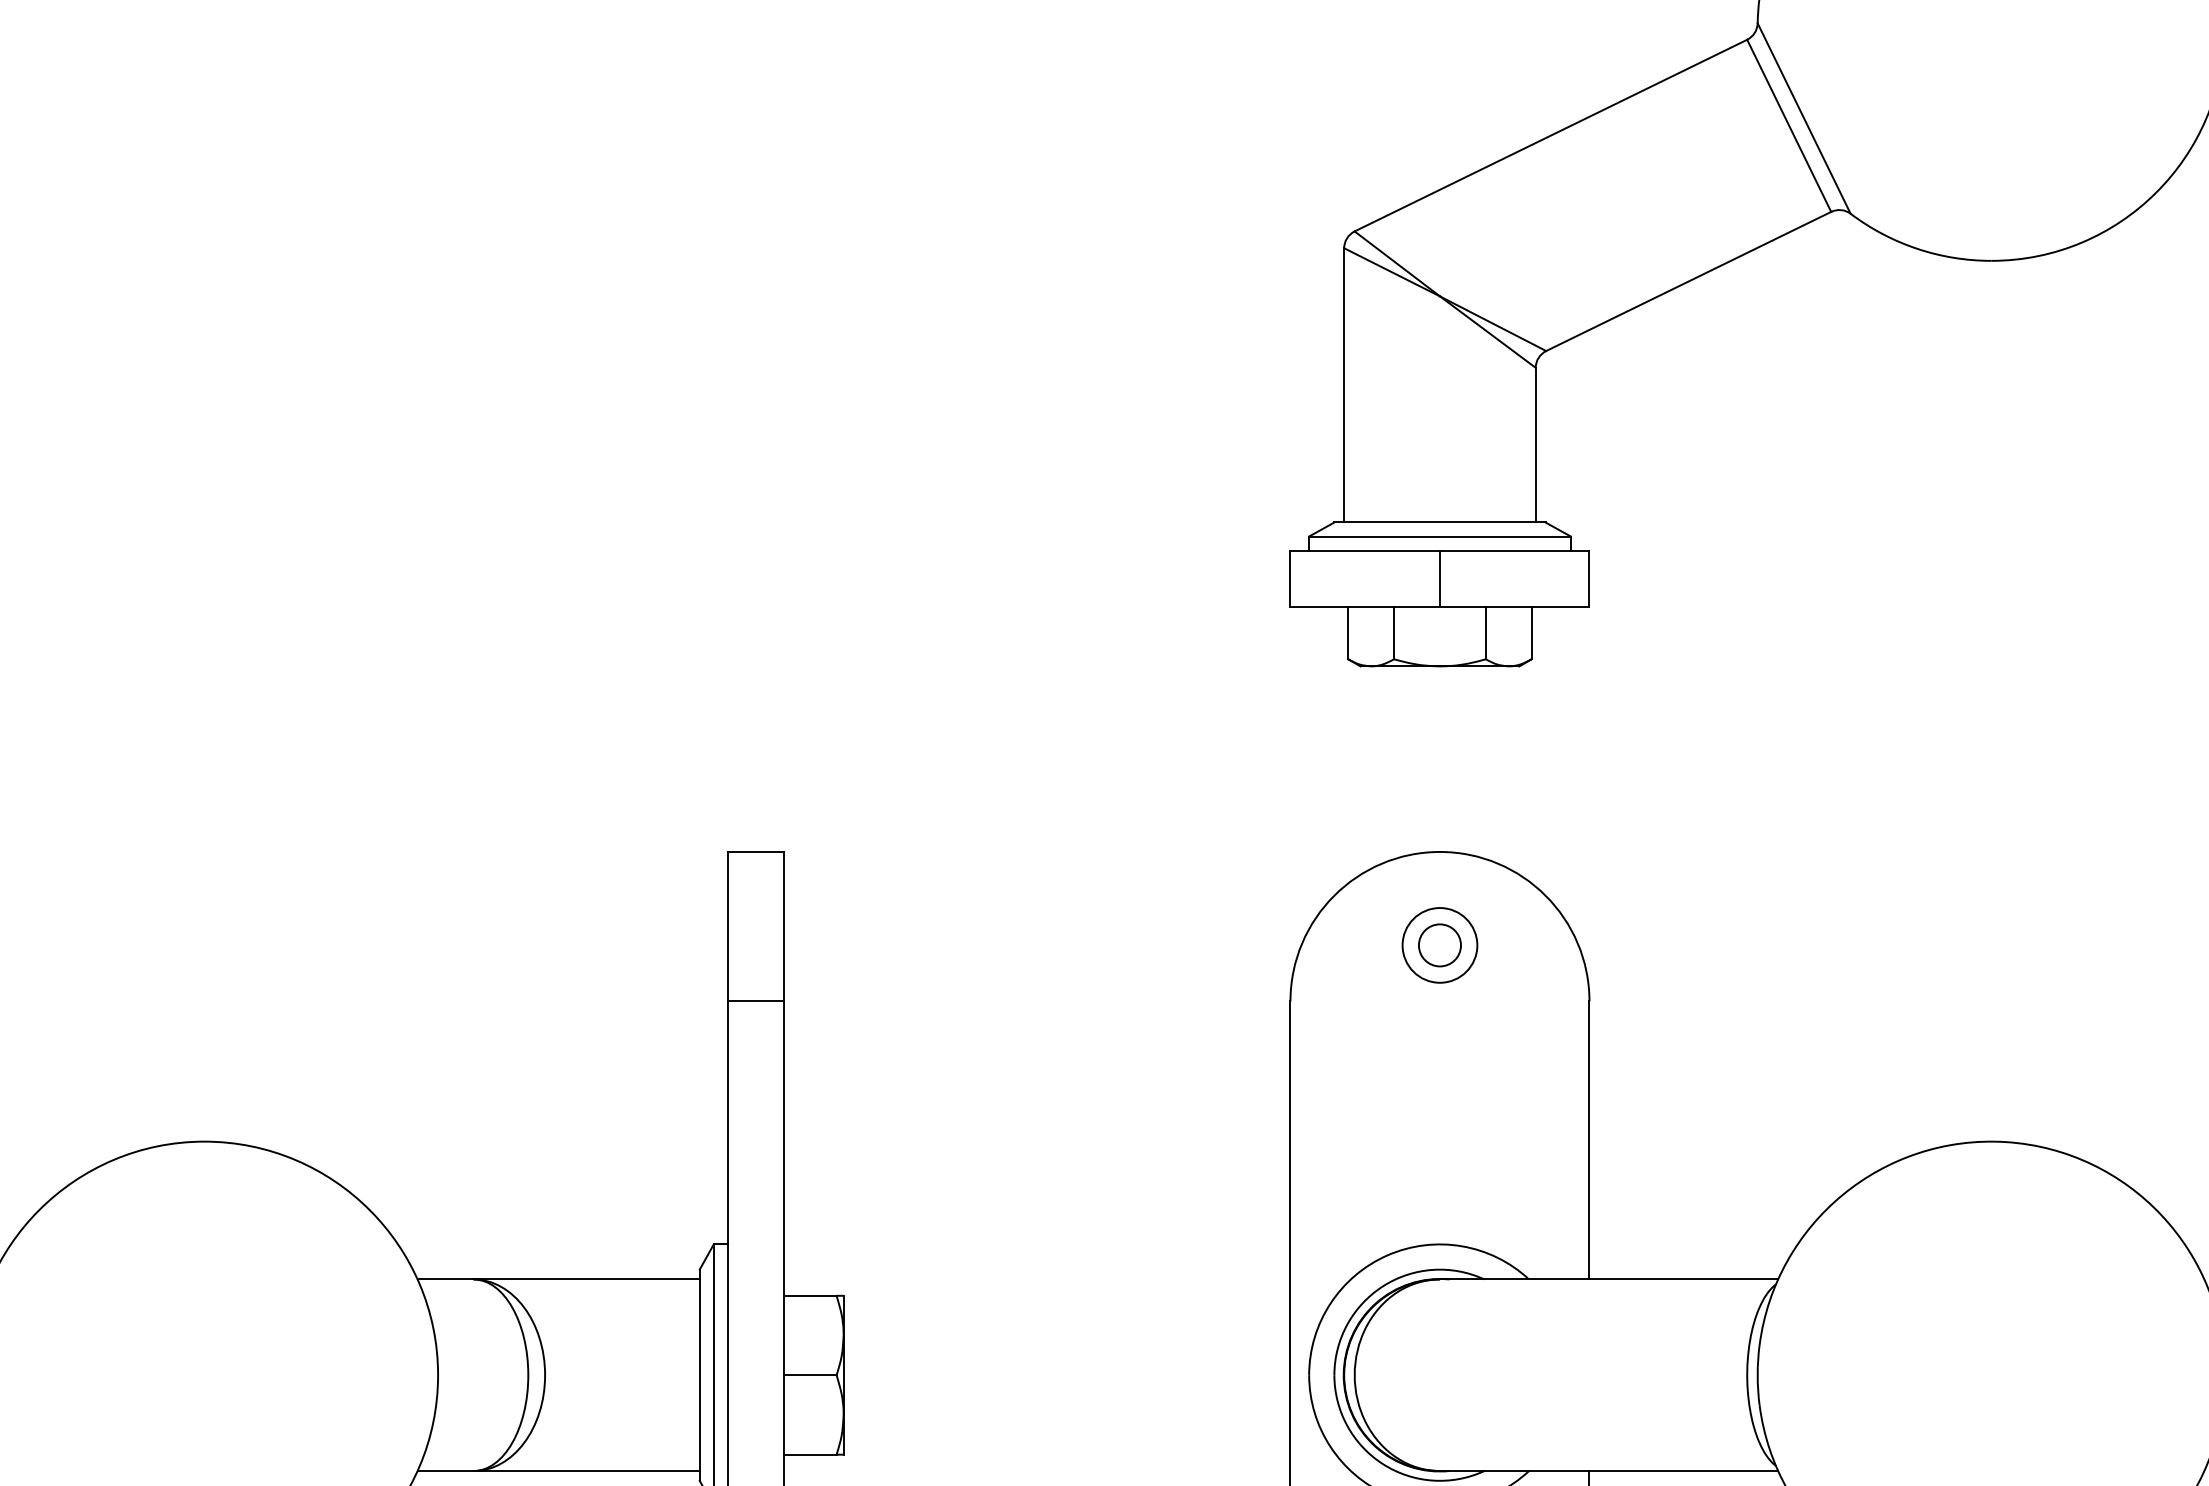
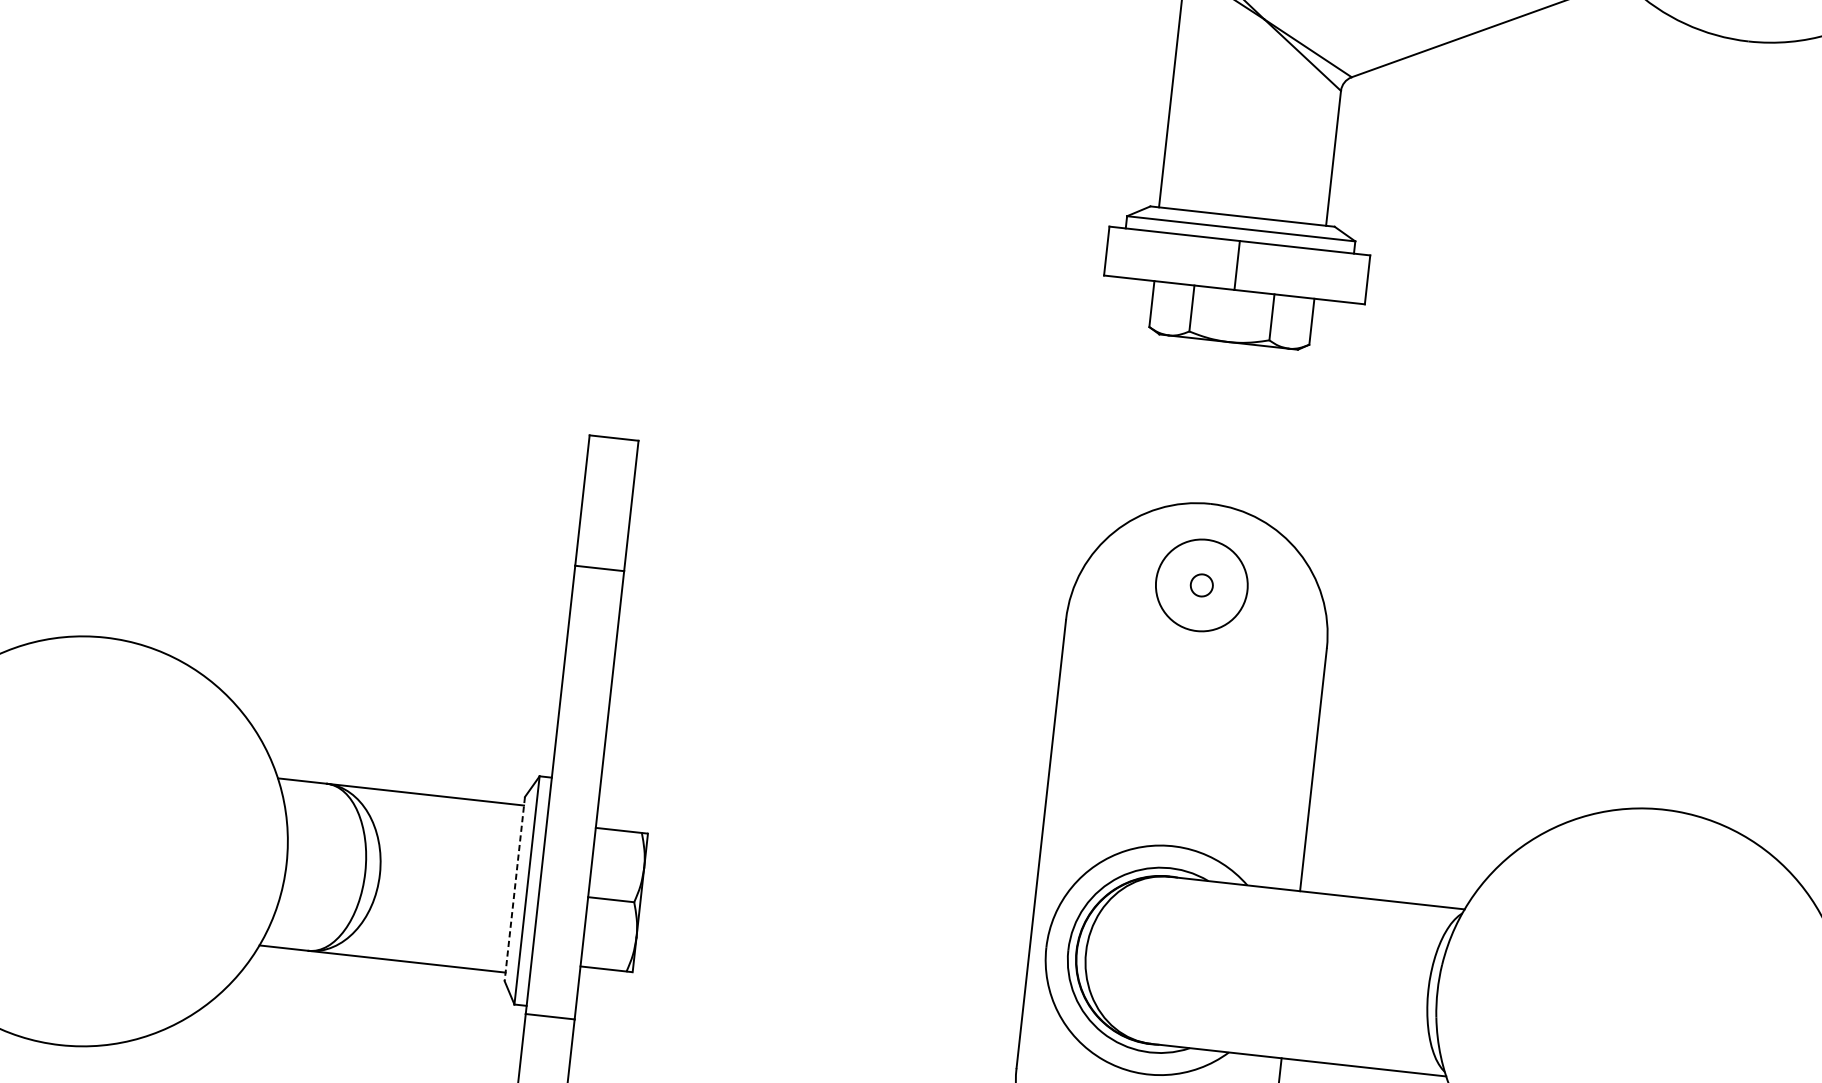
circle: (1439, 945) -> (1201, 585), size x0.6
circle: (1439, 945) -> (1201, 585), size x1.4
line: (699, 1375) -> (514, 889), solid -> dashed

